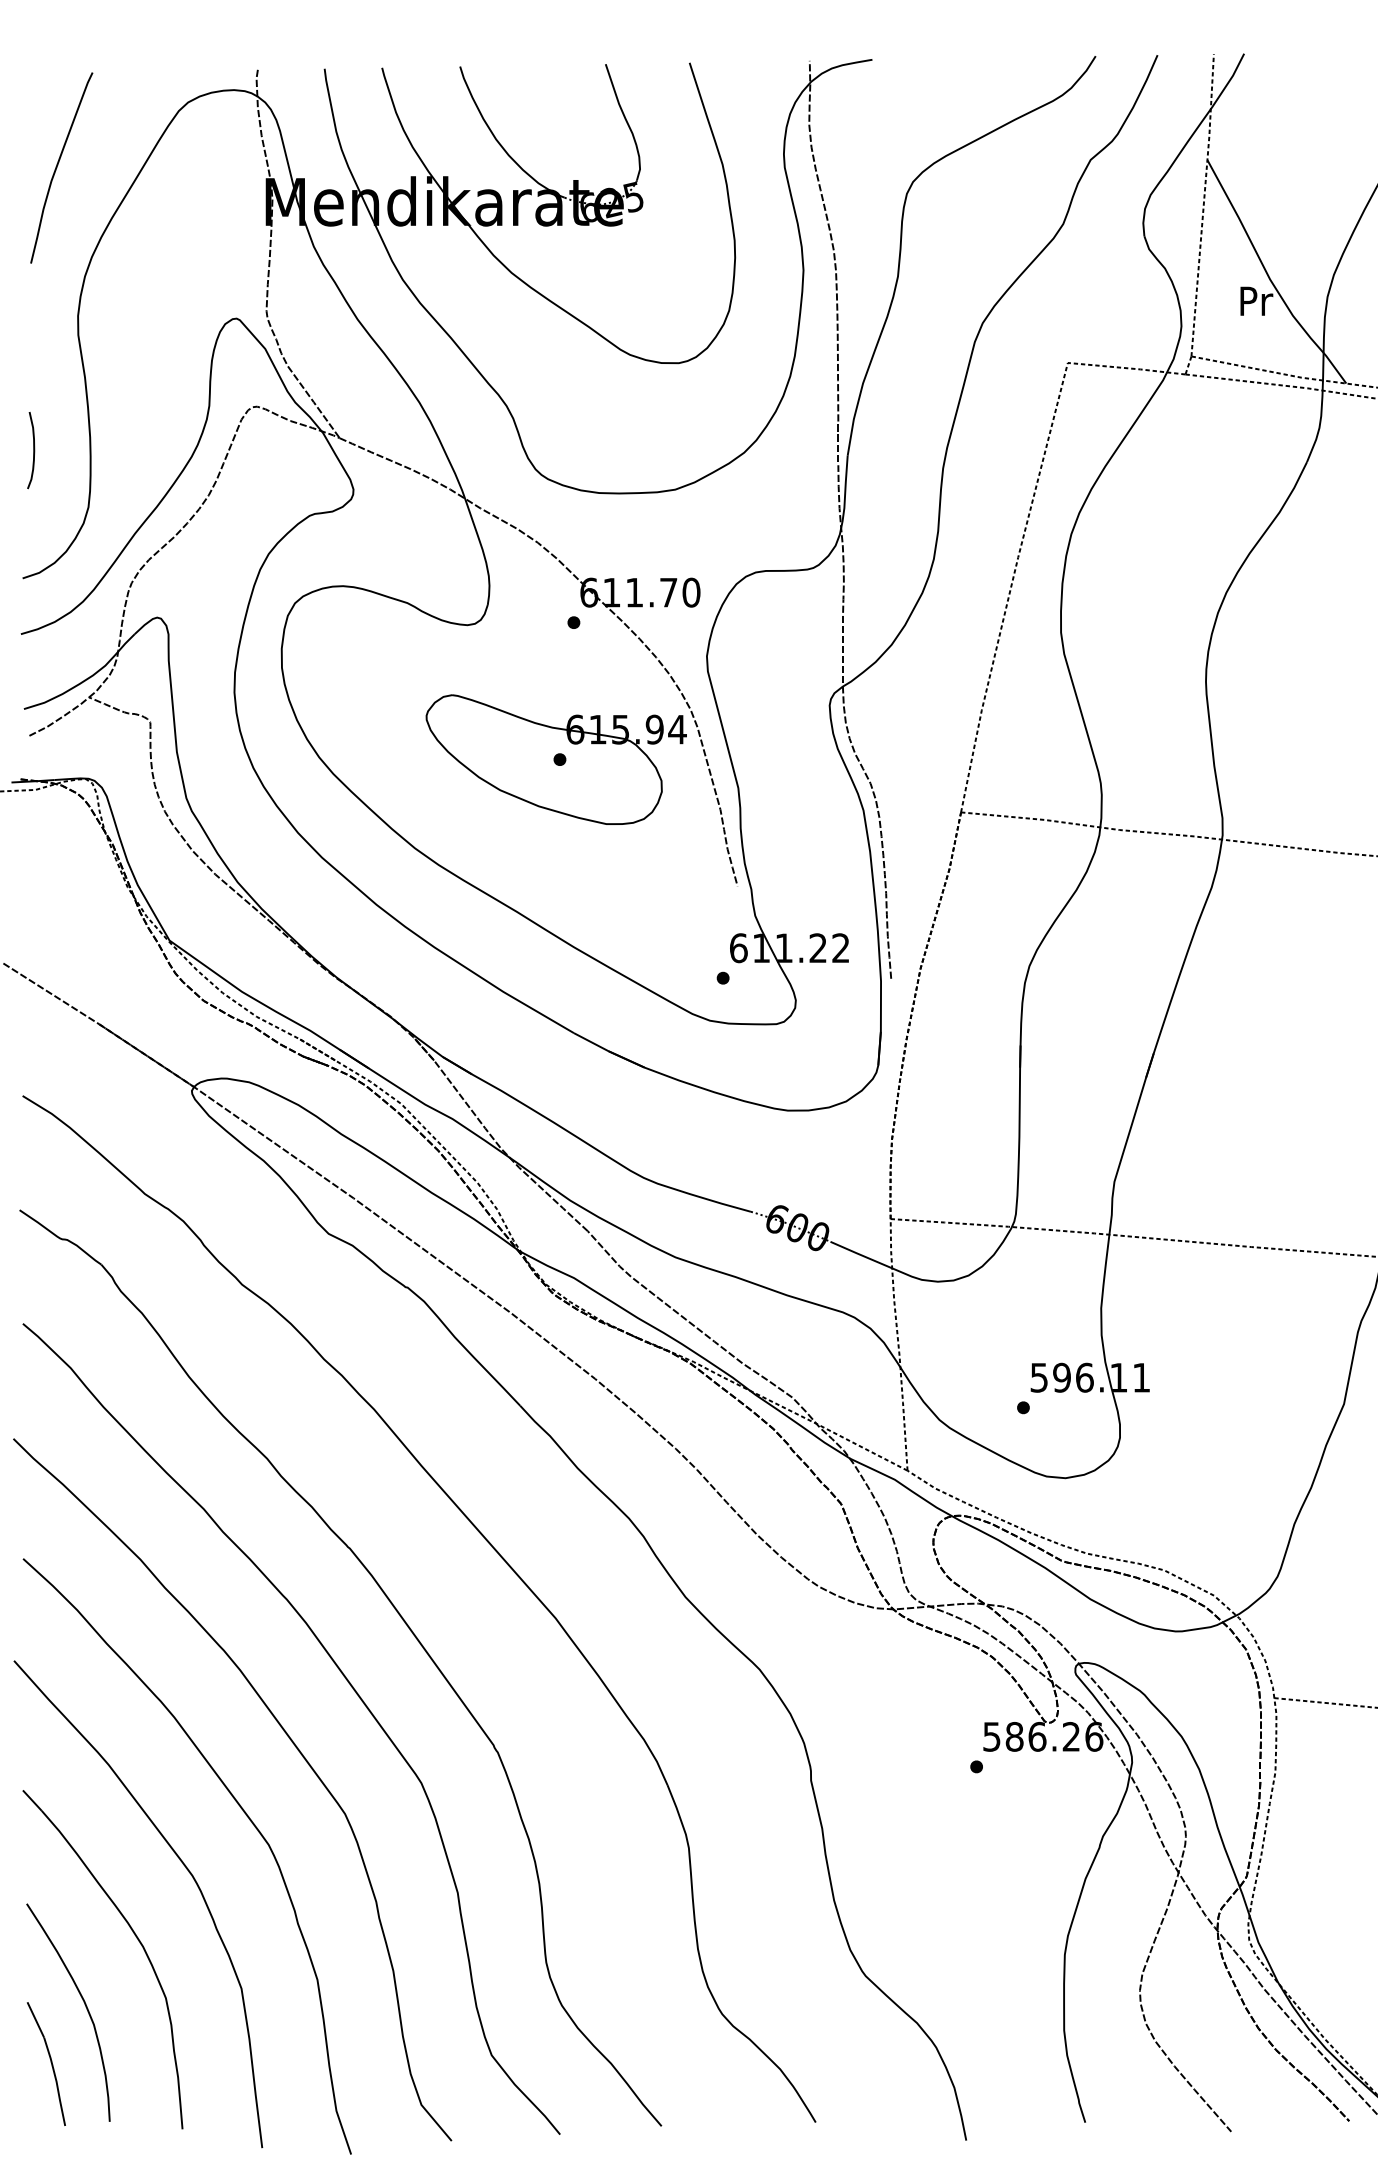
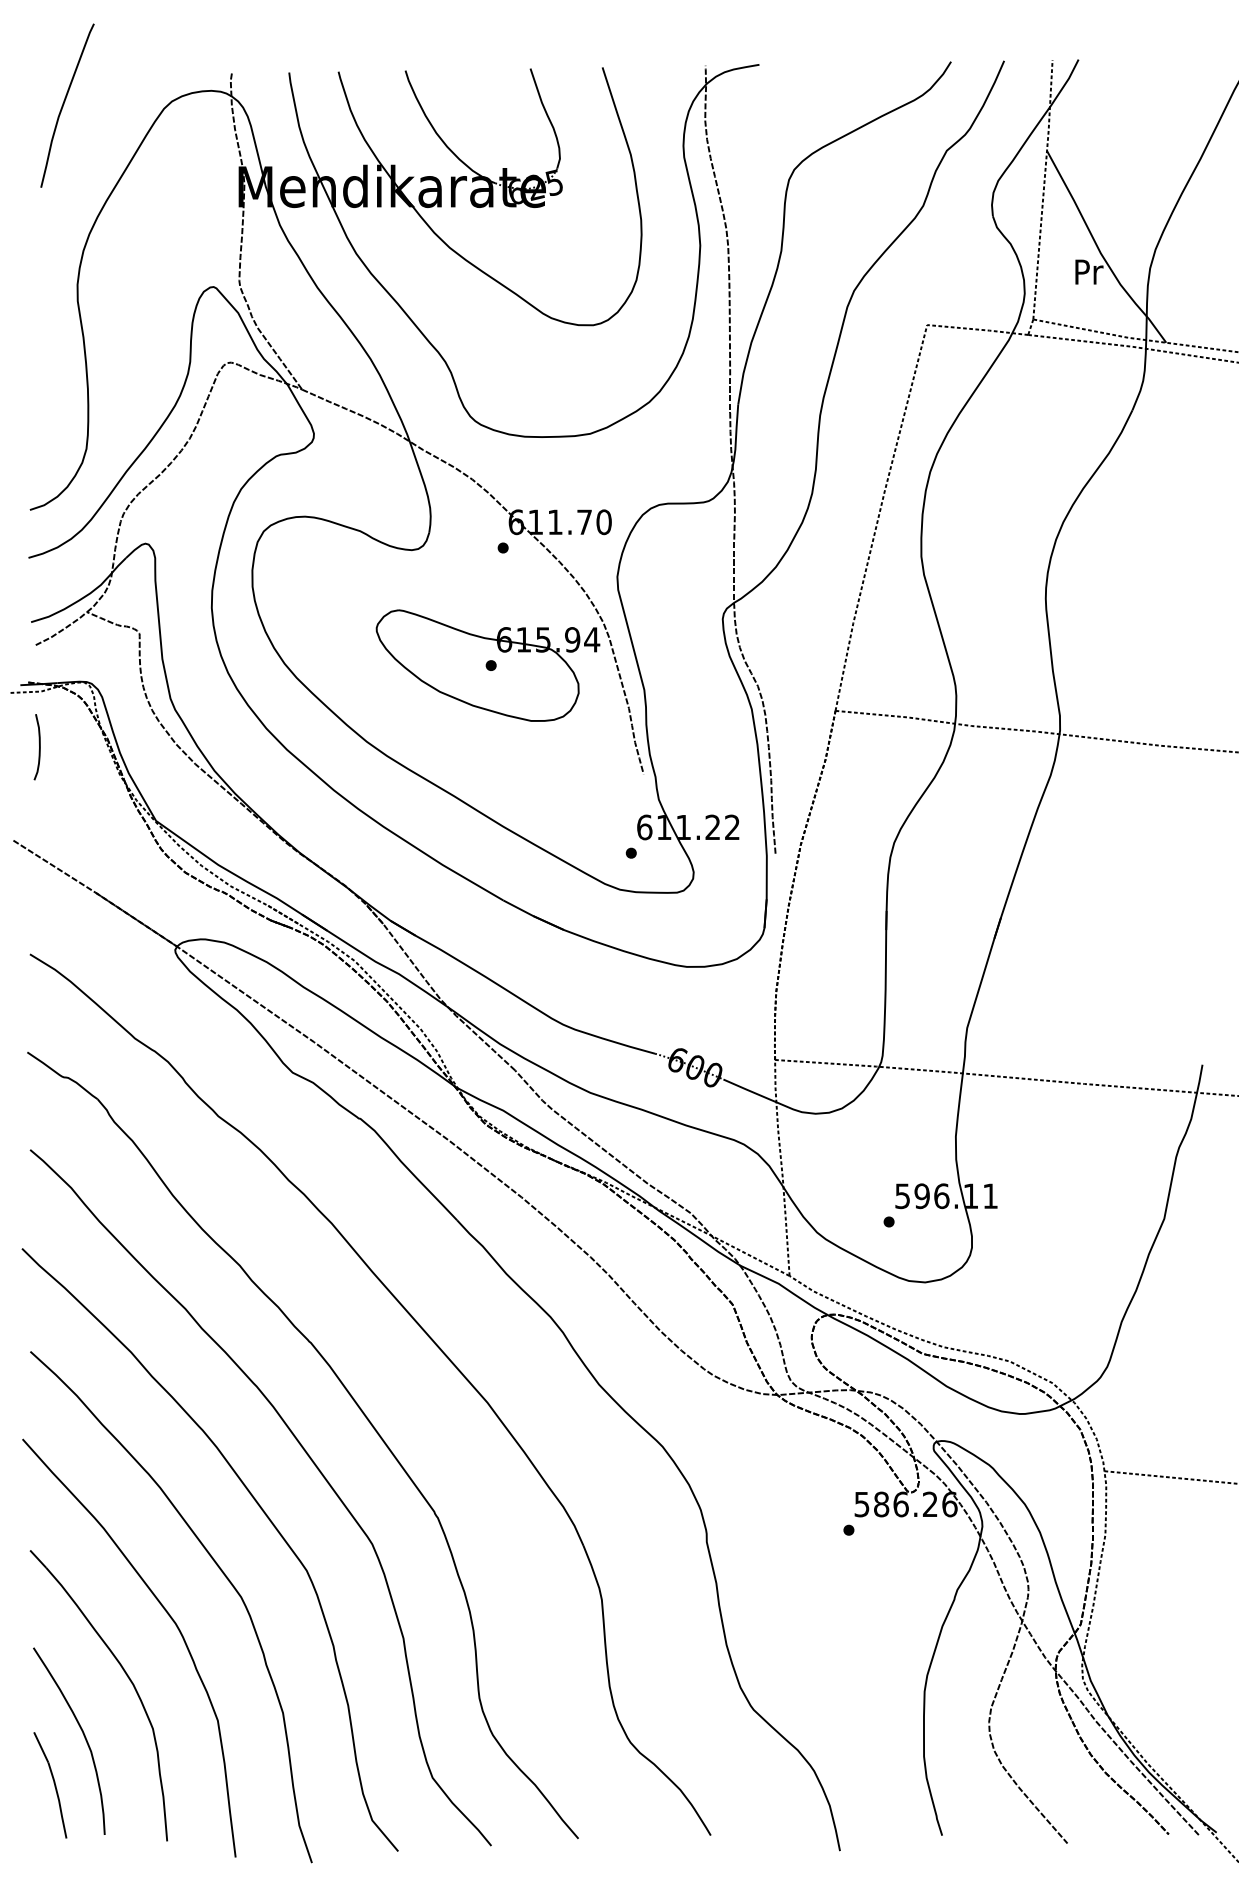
curve: (58, 166) -> (64, 104), moved
curve: (33, 450) -> (39, 747), moved

